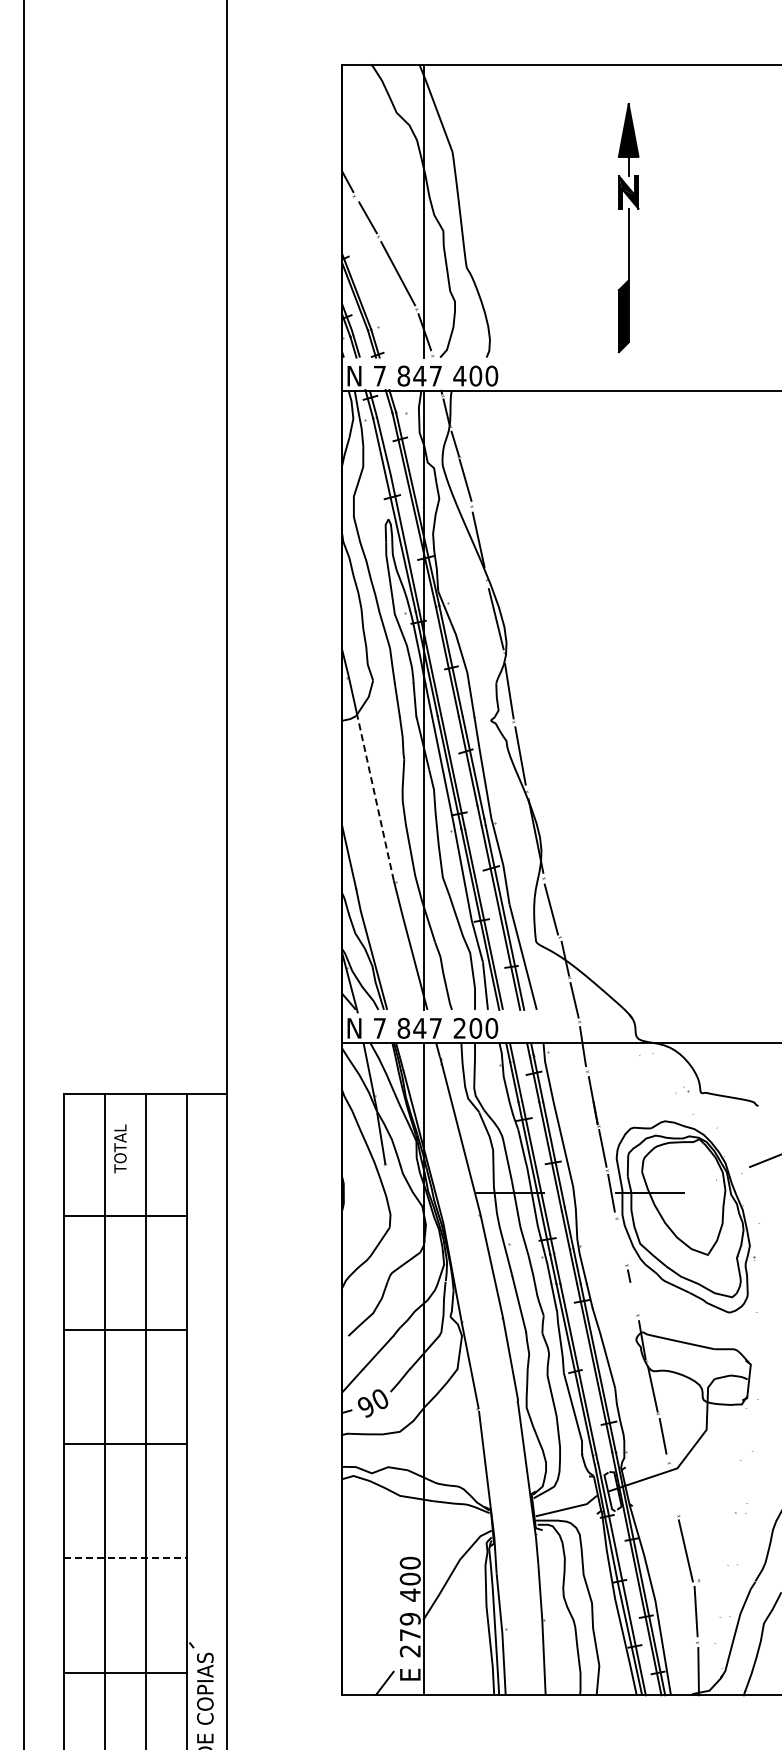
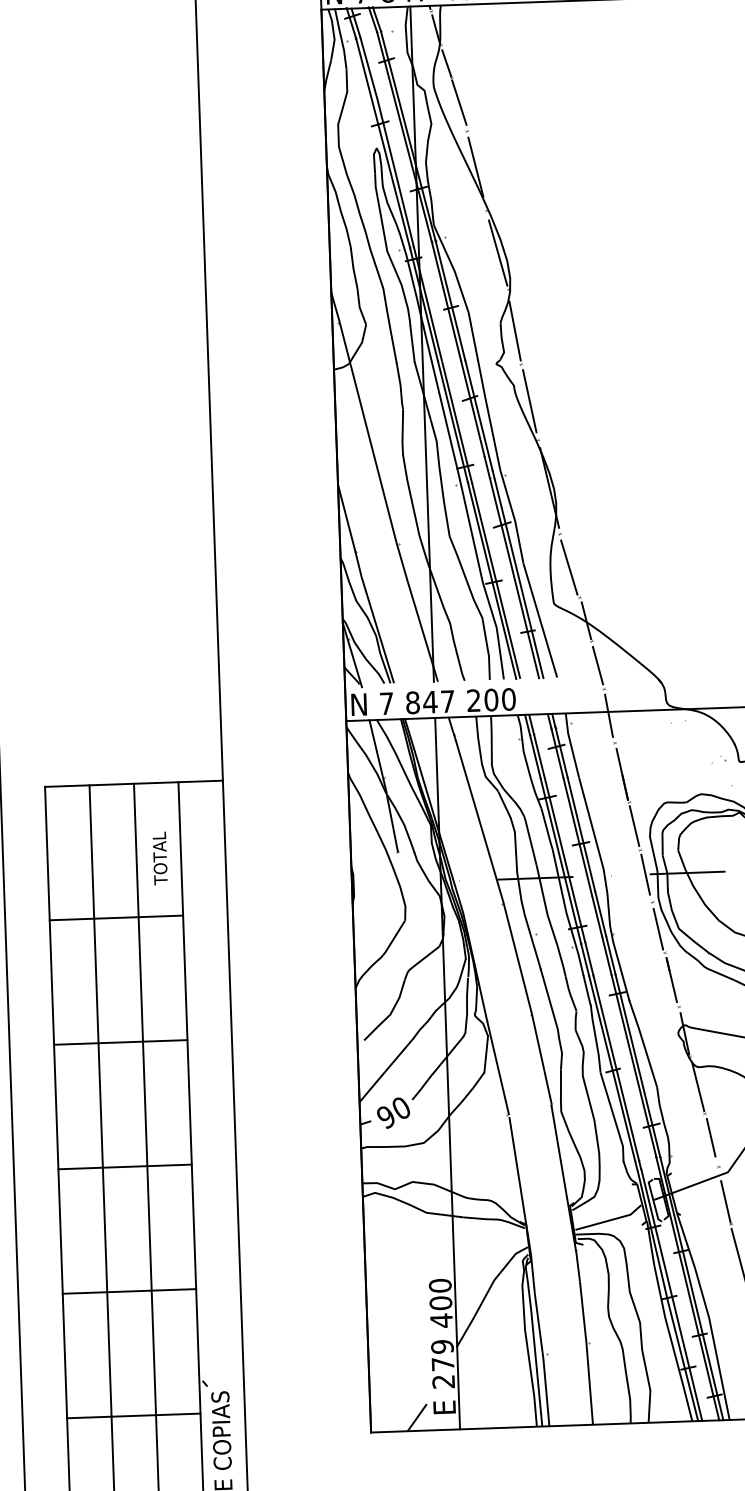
line: (375, 798) -> (373, 453), dashed -> solid
text: (120, 1148) -> (160, 858), moved
line: (621, 1243) -> (658, 929), added
line: (632, 1290) -> (672, 979), added
line: (674, 1495) -> (725, 1201), added
line: (125, 1558) -> (129, 1291), dashed -> solid

